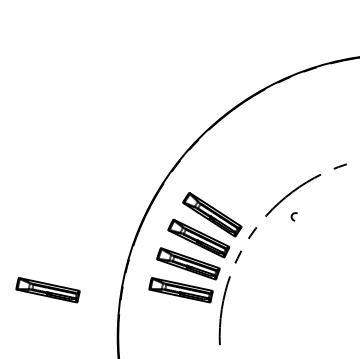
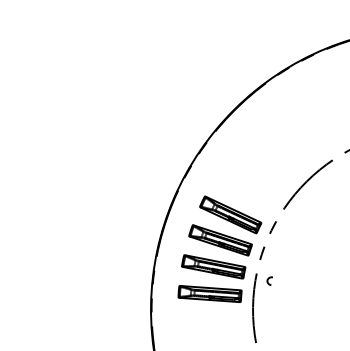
curve: (292, 216) -> (268, 281), moved
part: (47, 290) -> (77, 312), removed

